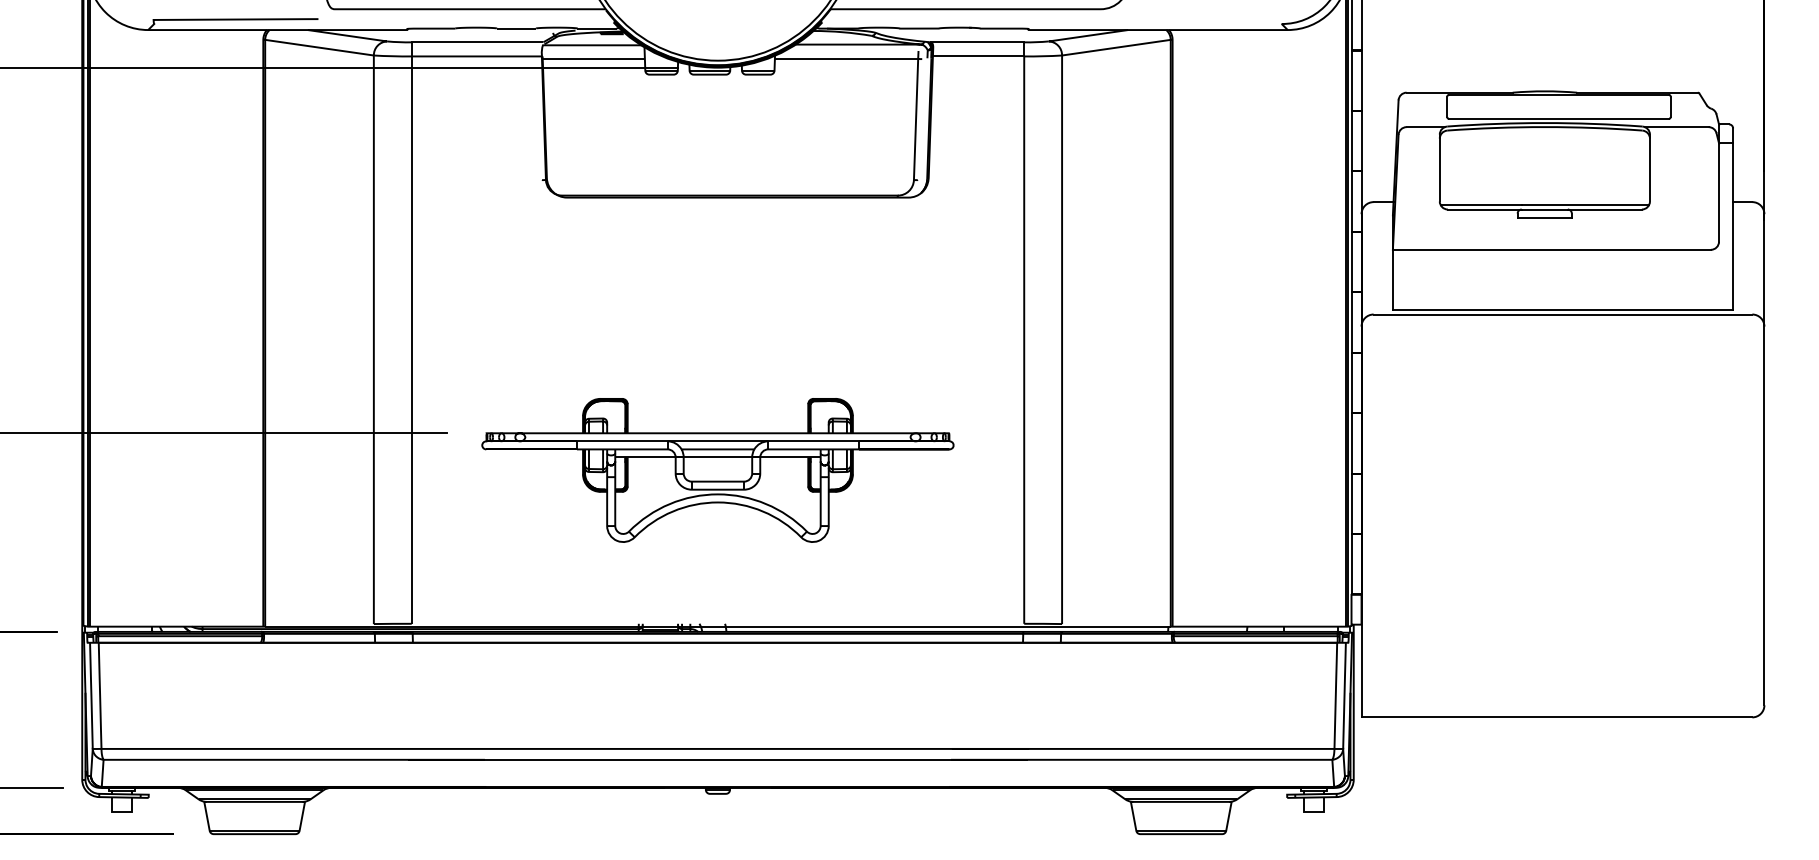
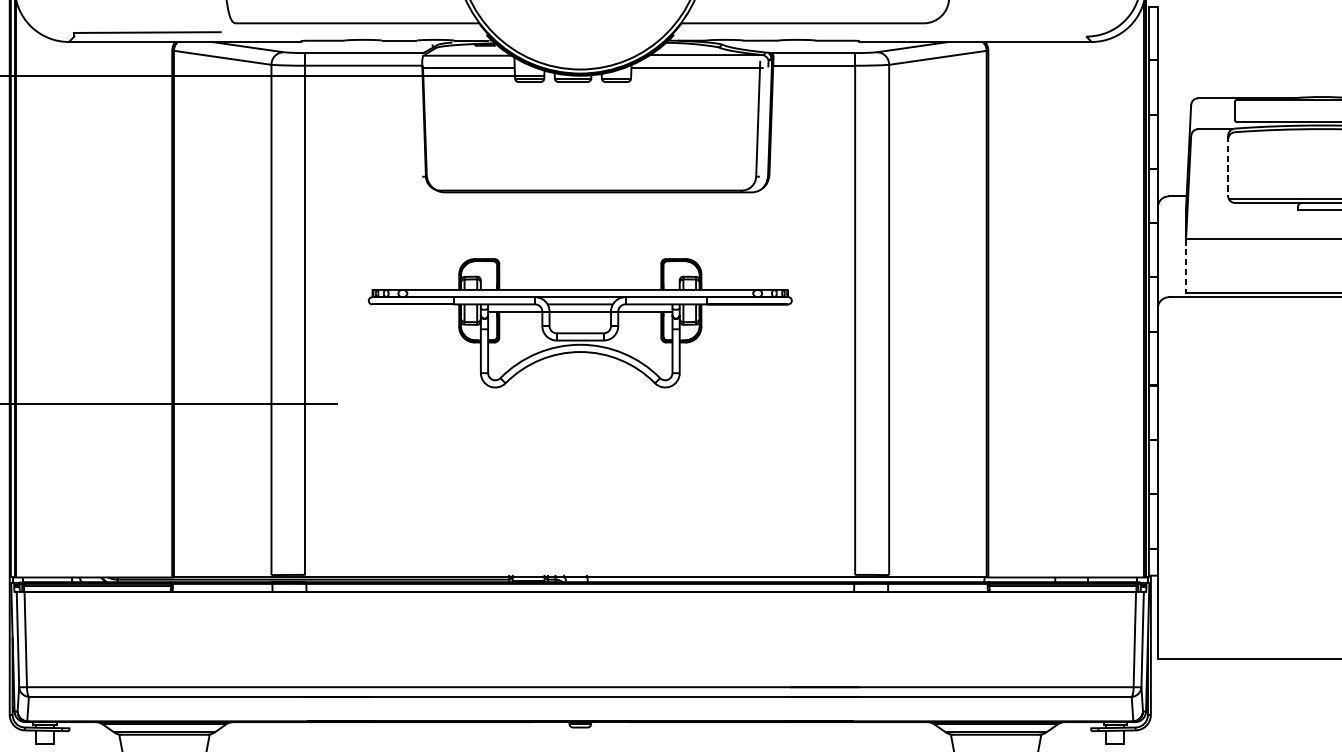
line: (1439, 168) -> (1227, 166), solid -> dashed
line: (1392, 280) -> (1185, 266), solid -> dashed
part: (717, 470) -> (579, 323), moved

